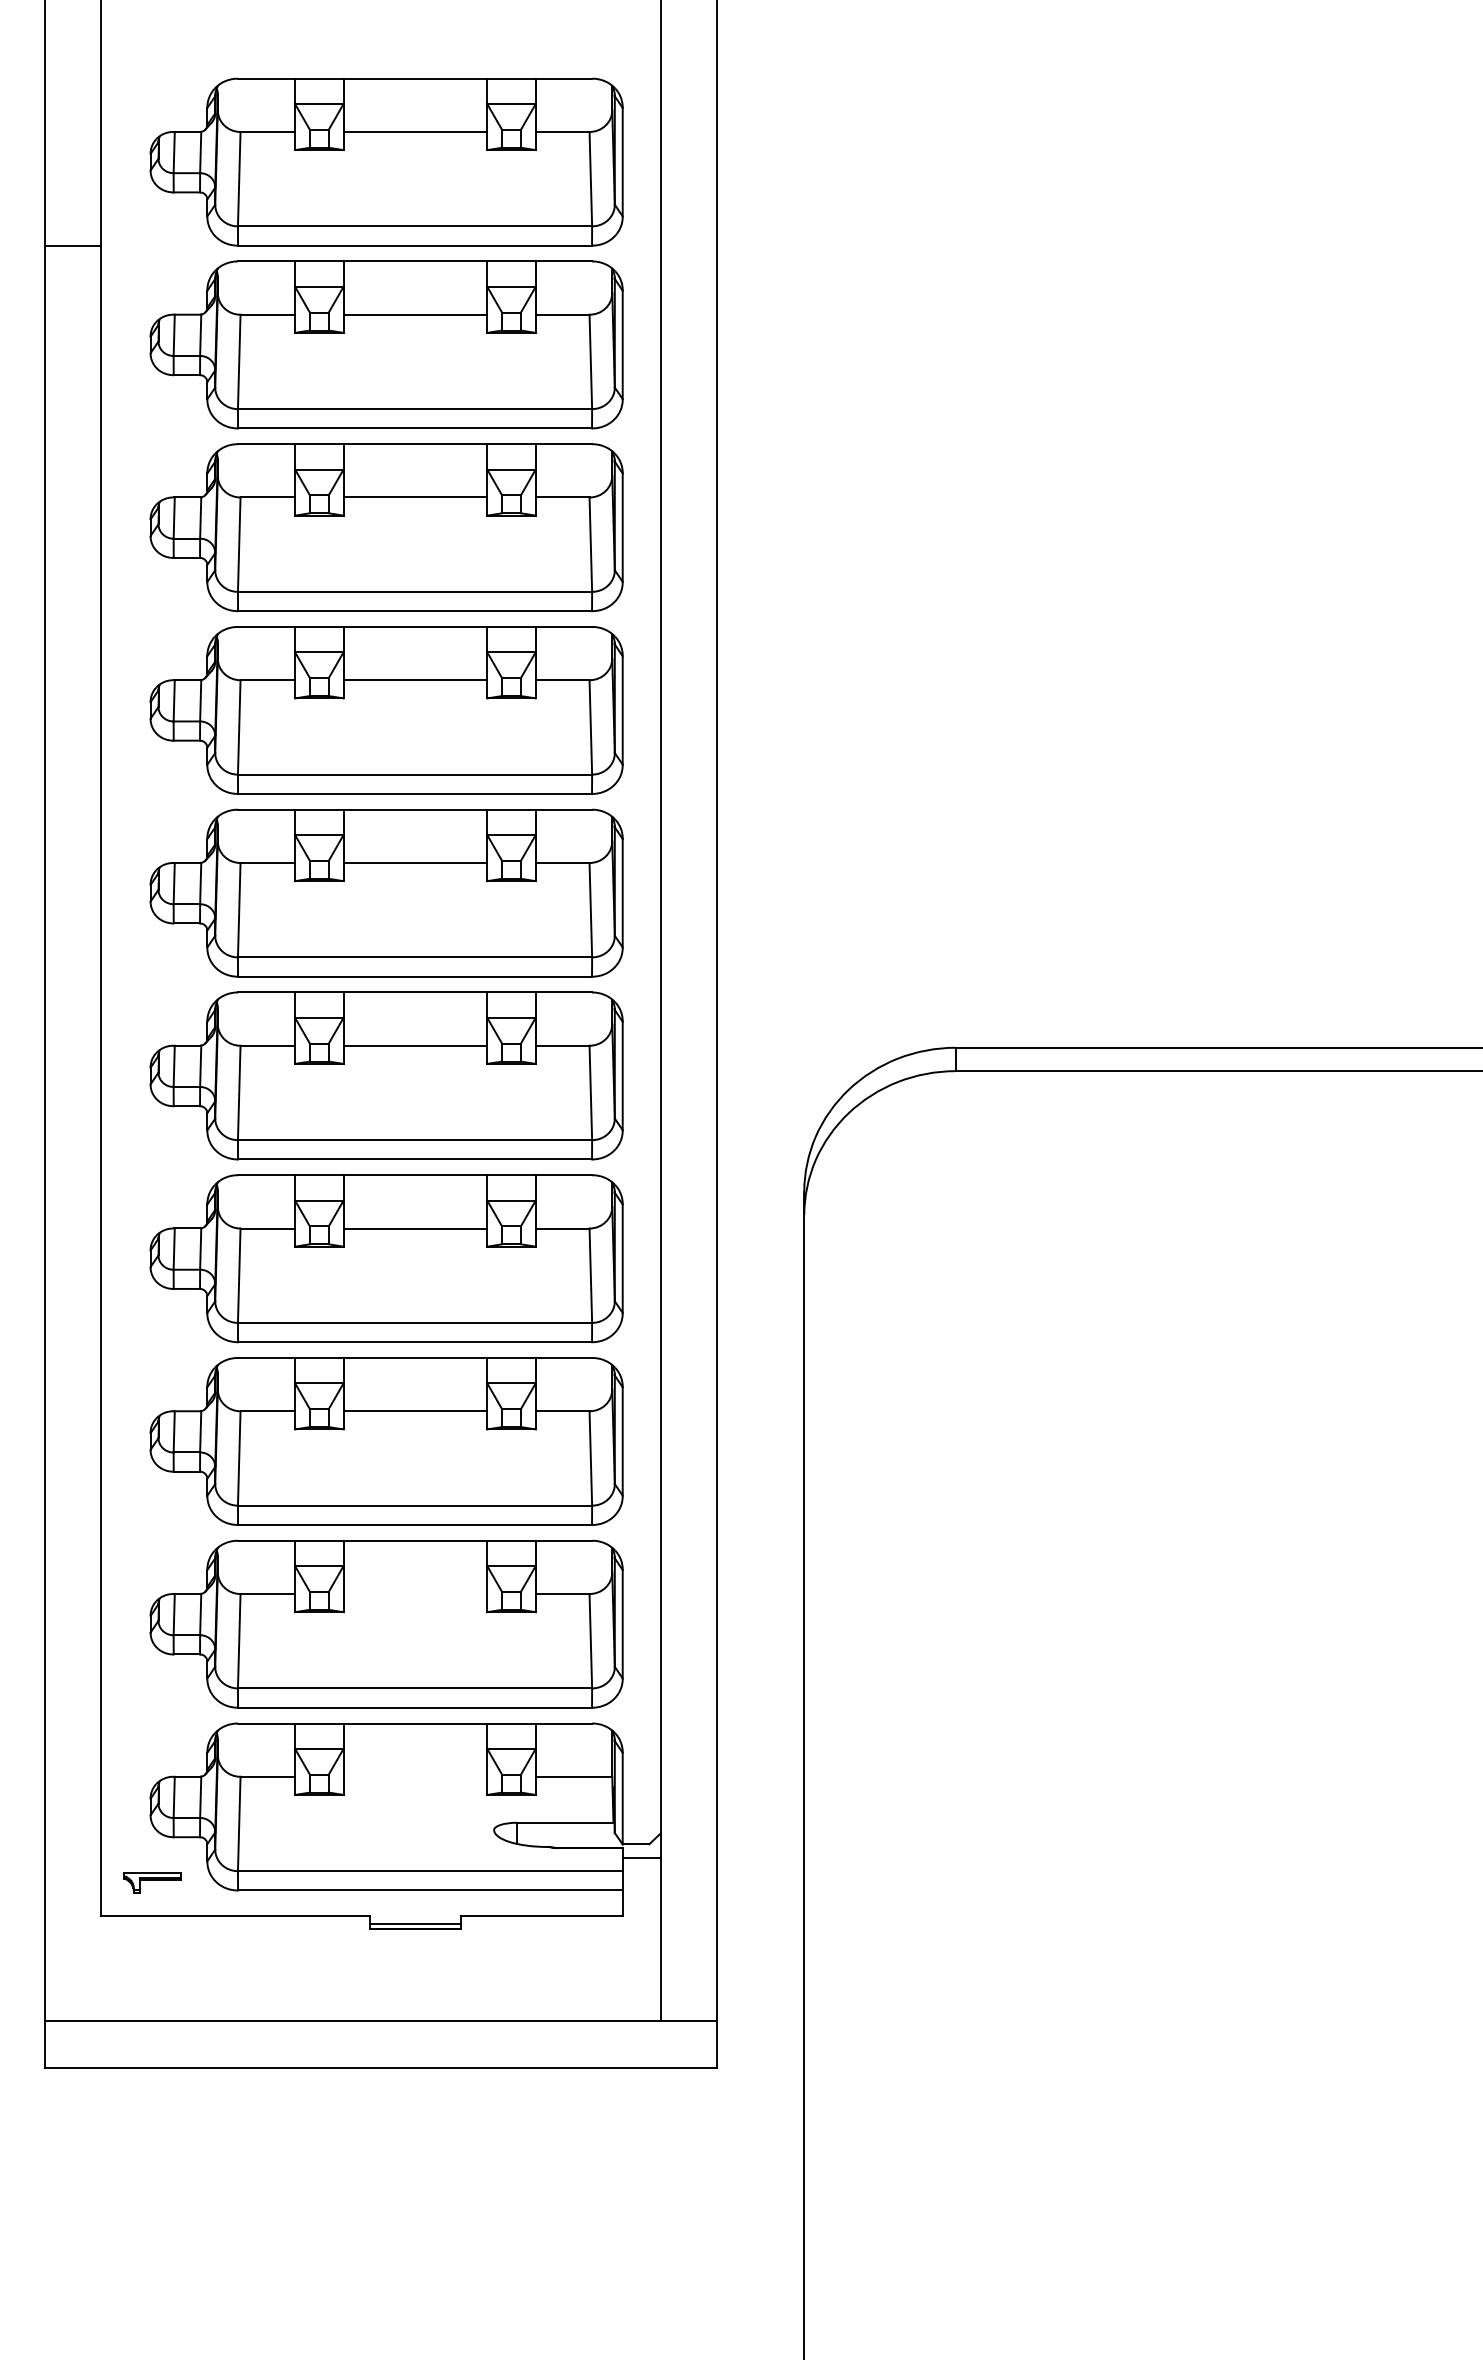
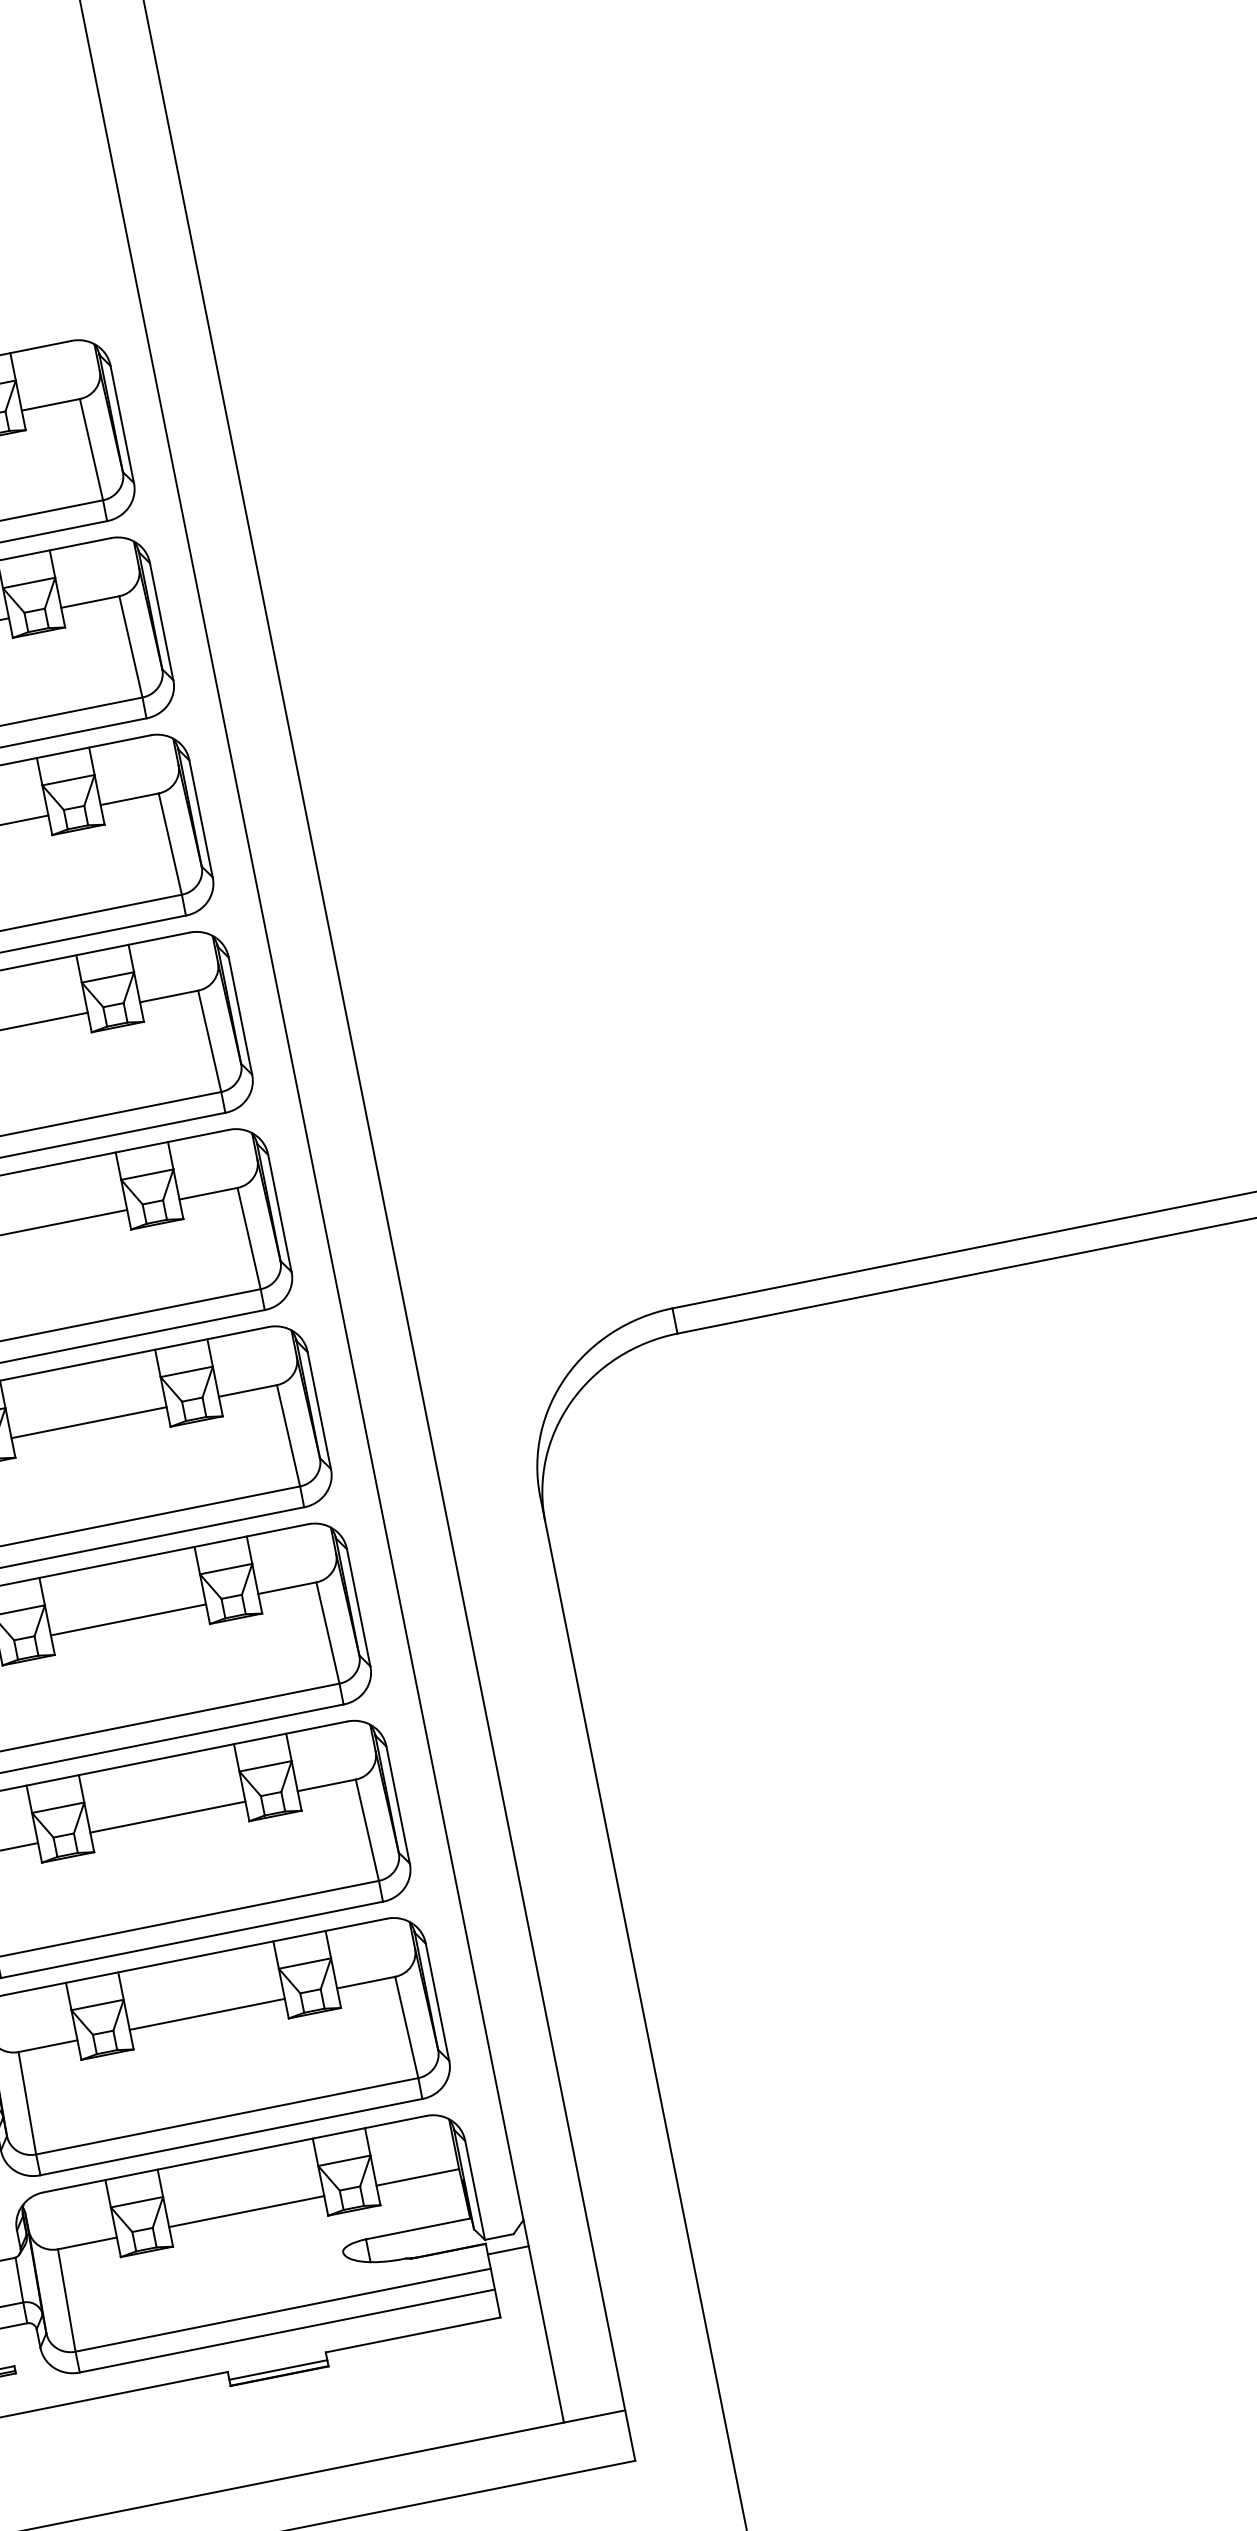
line: (415, 1594) -> (207, 2014), added
line: (415, 1776) -> (246, 2211), added

